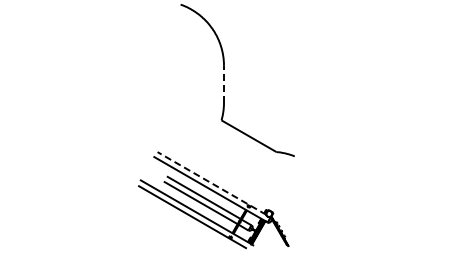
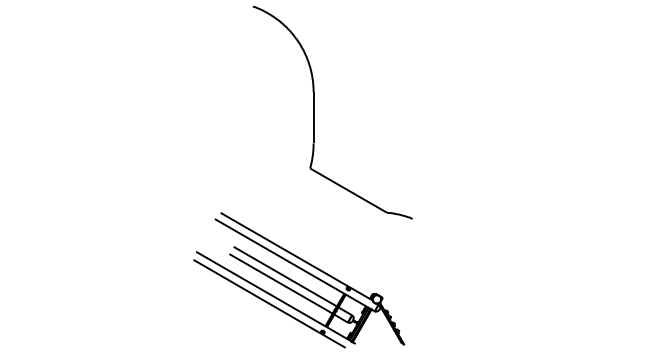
line: (223, 83) -> (312, 116), dashed -> solid
line: (211, 183) -> (296, 256), dashed -> solid

